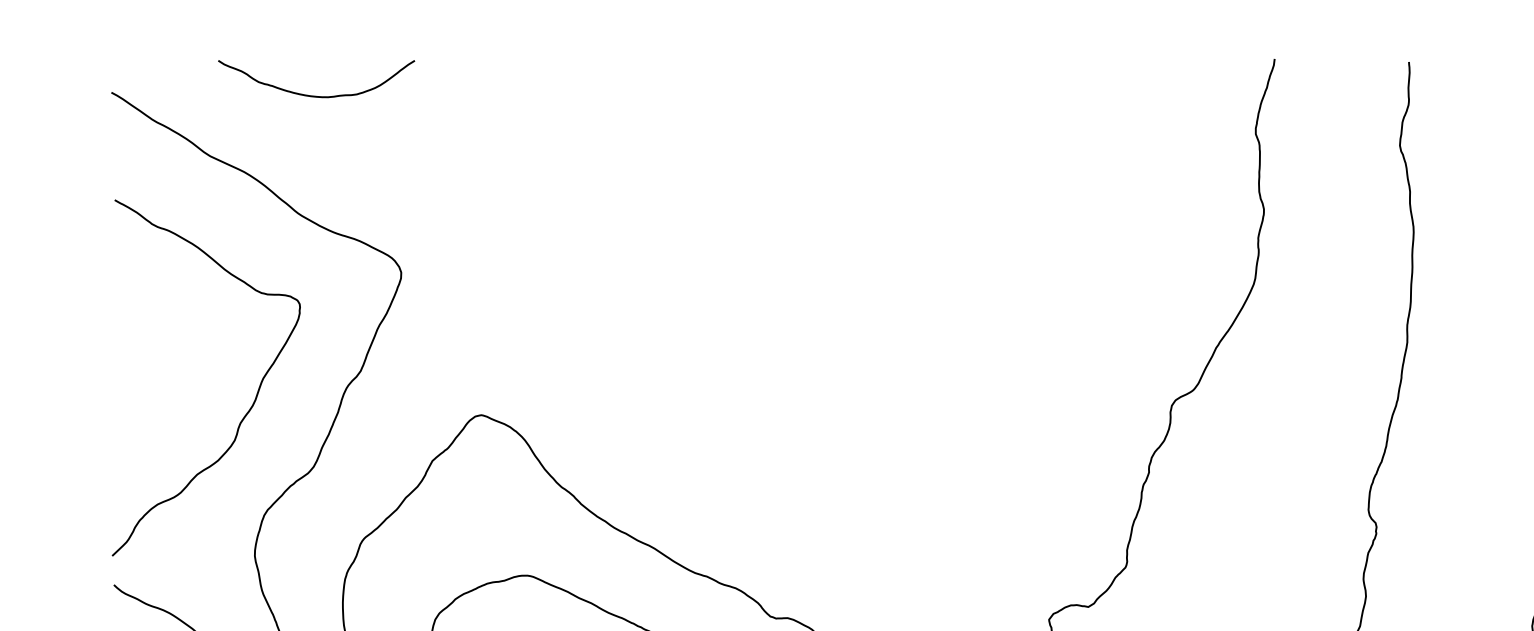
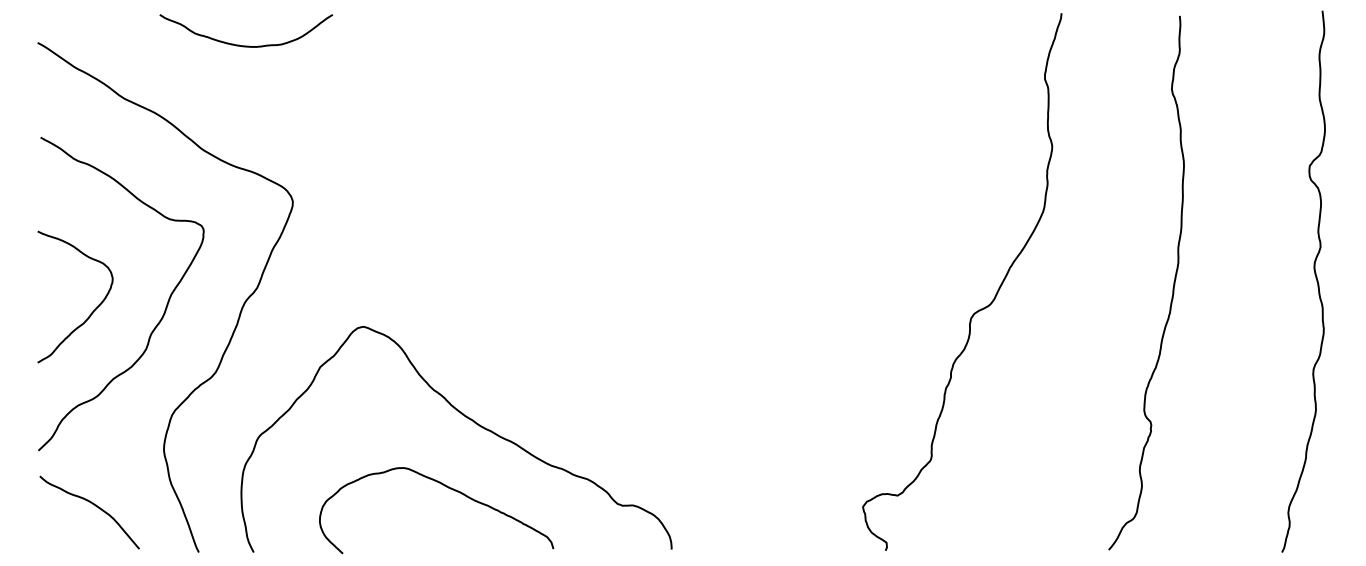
curve: (316, 95) -> (246, 45), moved
curve: (172, 398) -> (91, 312), added

